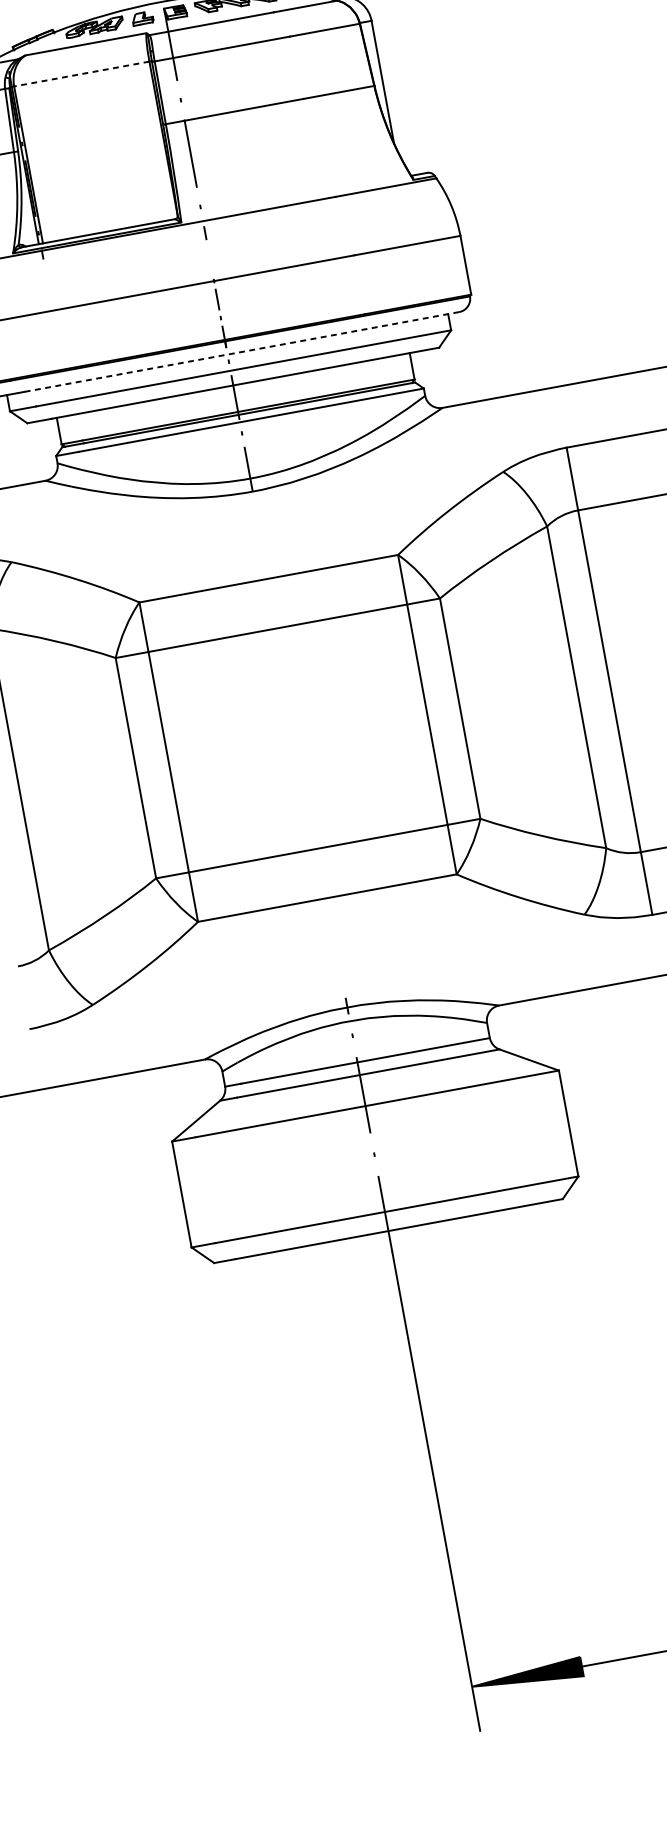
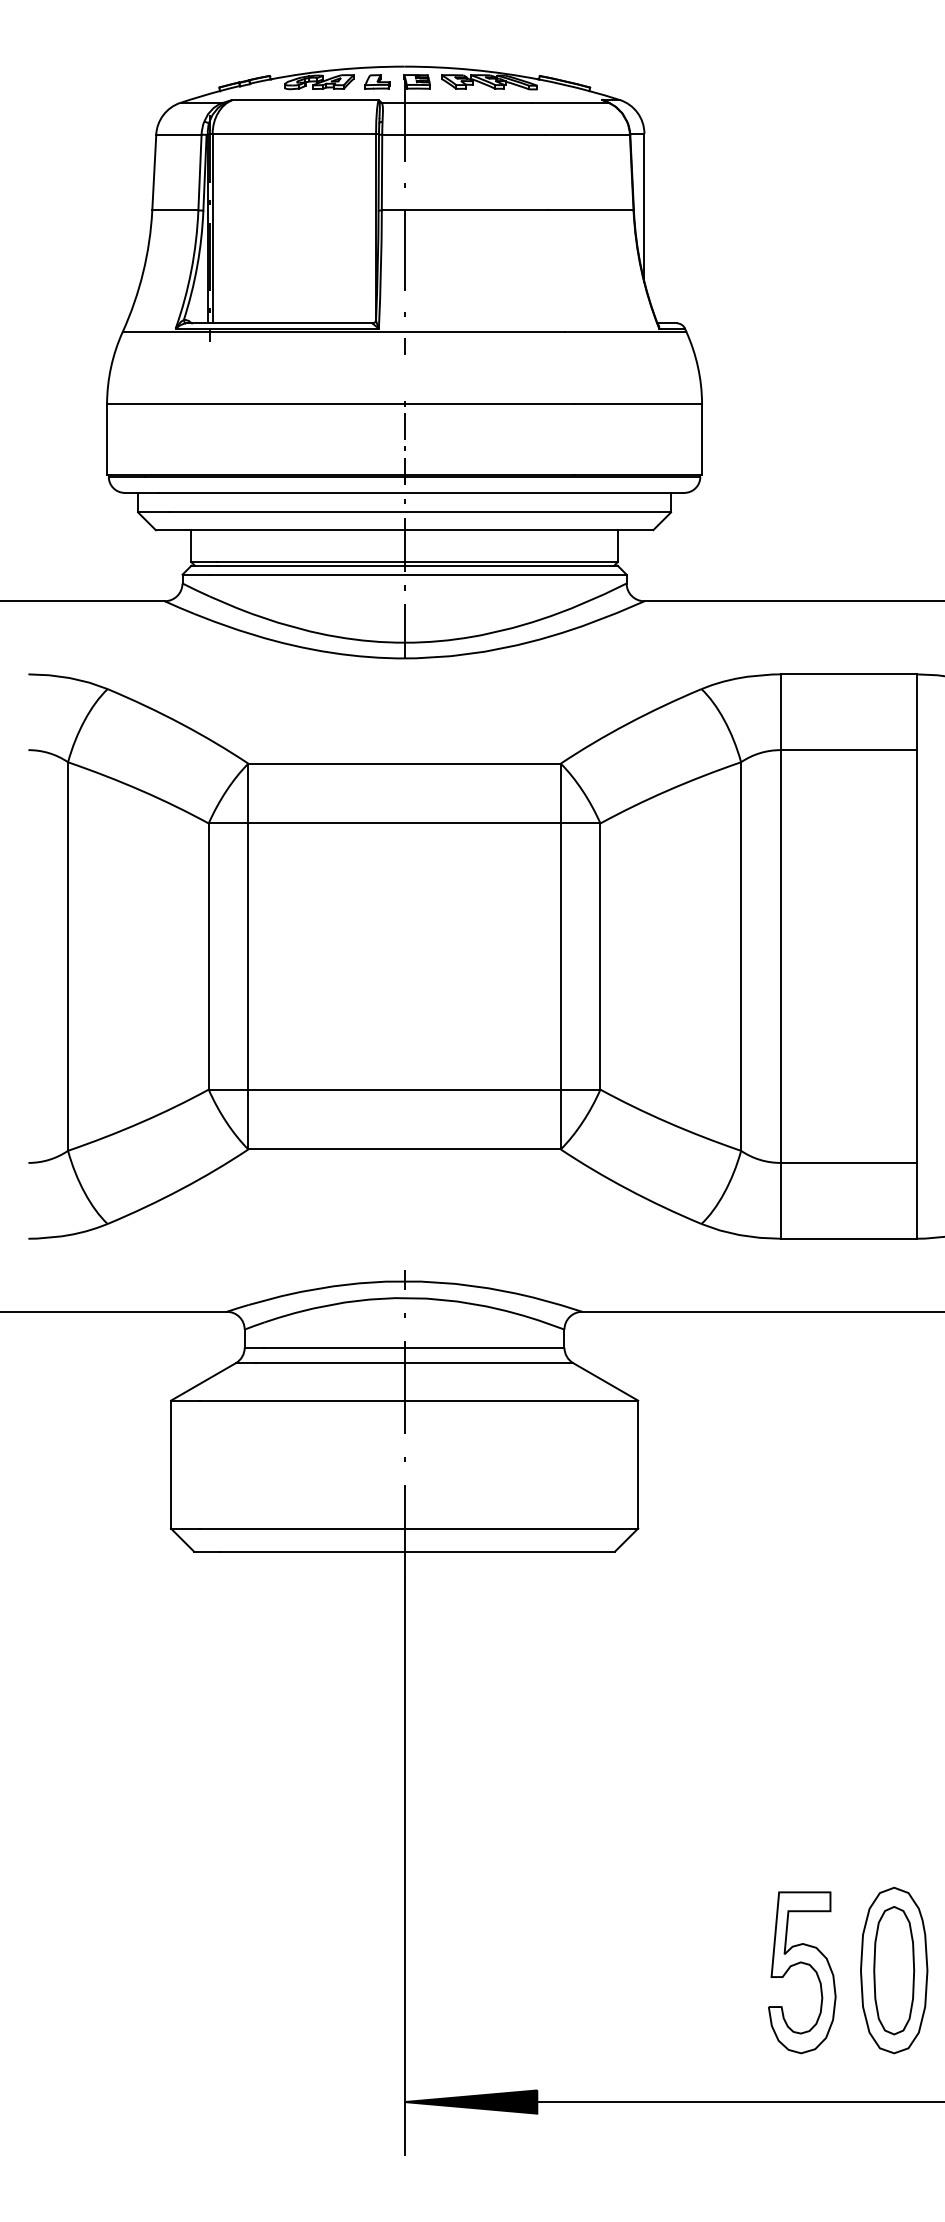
line: (81, 73) -> (294, 133), dashed -> solid
line: (241, 351) -> (421, 492), dashed -> solid

